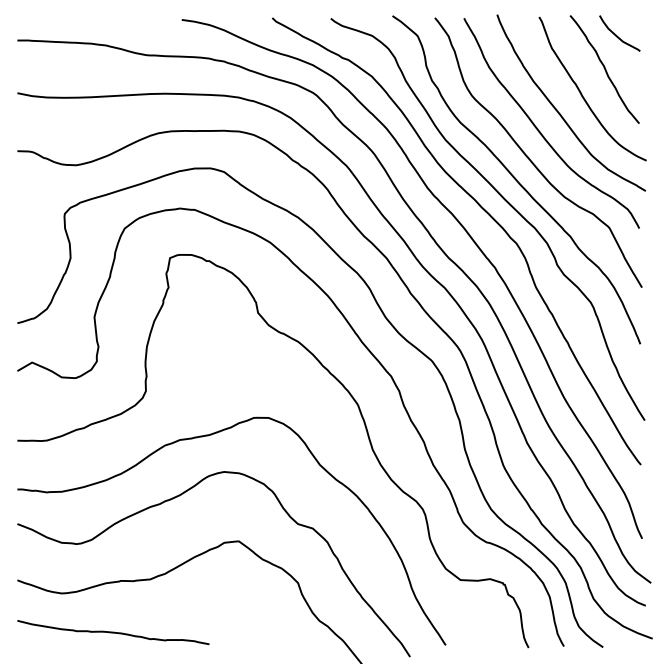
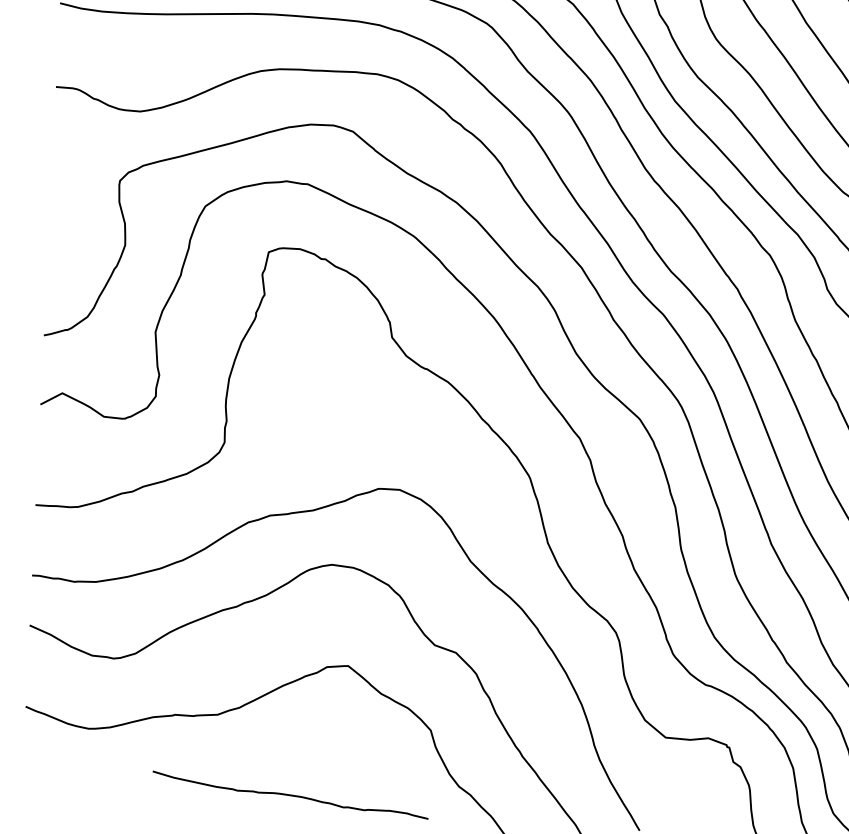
curve: (113, 632) -> (290, 795), moved

